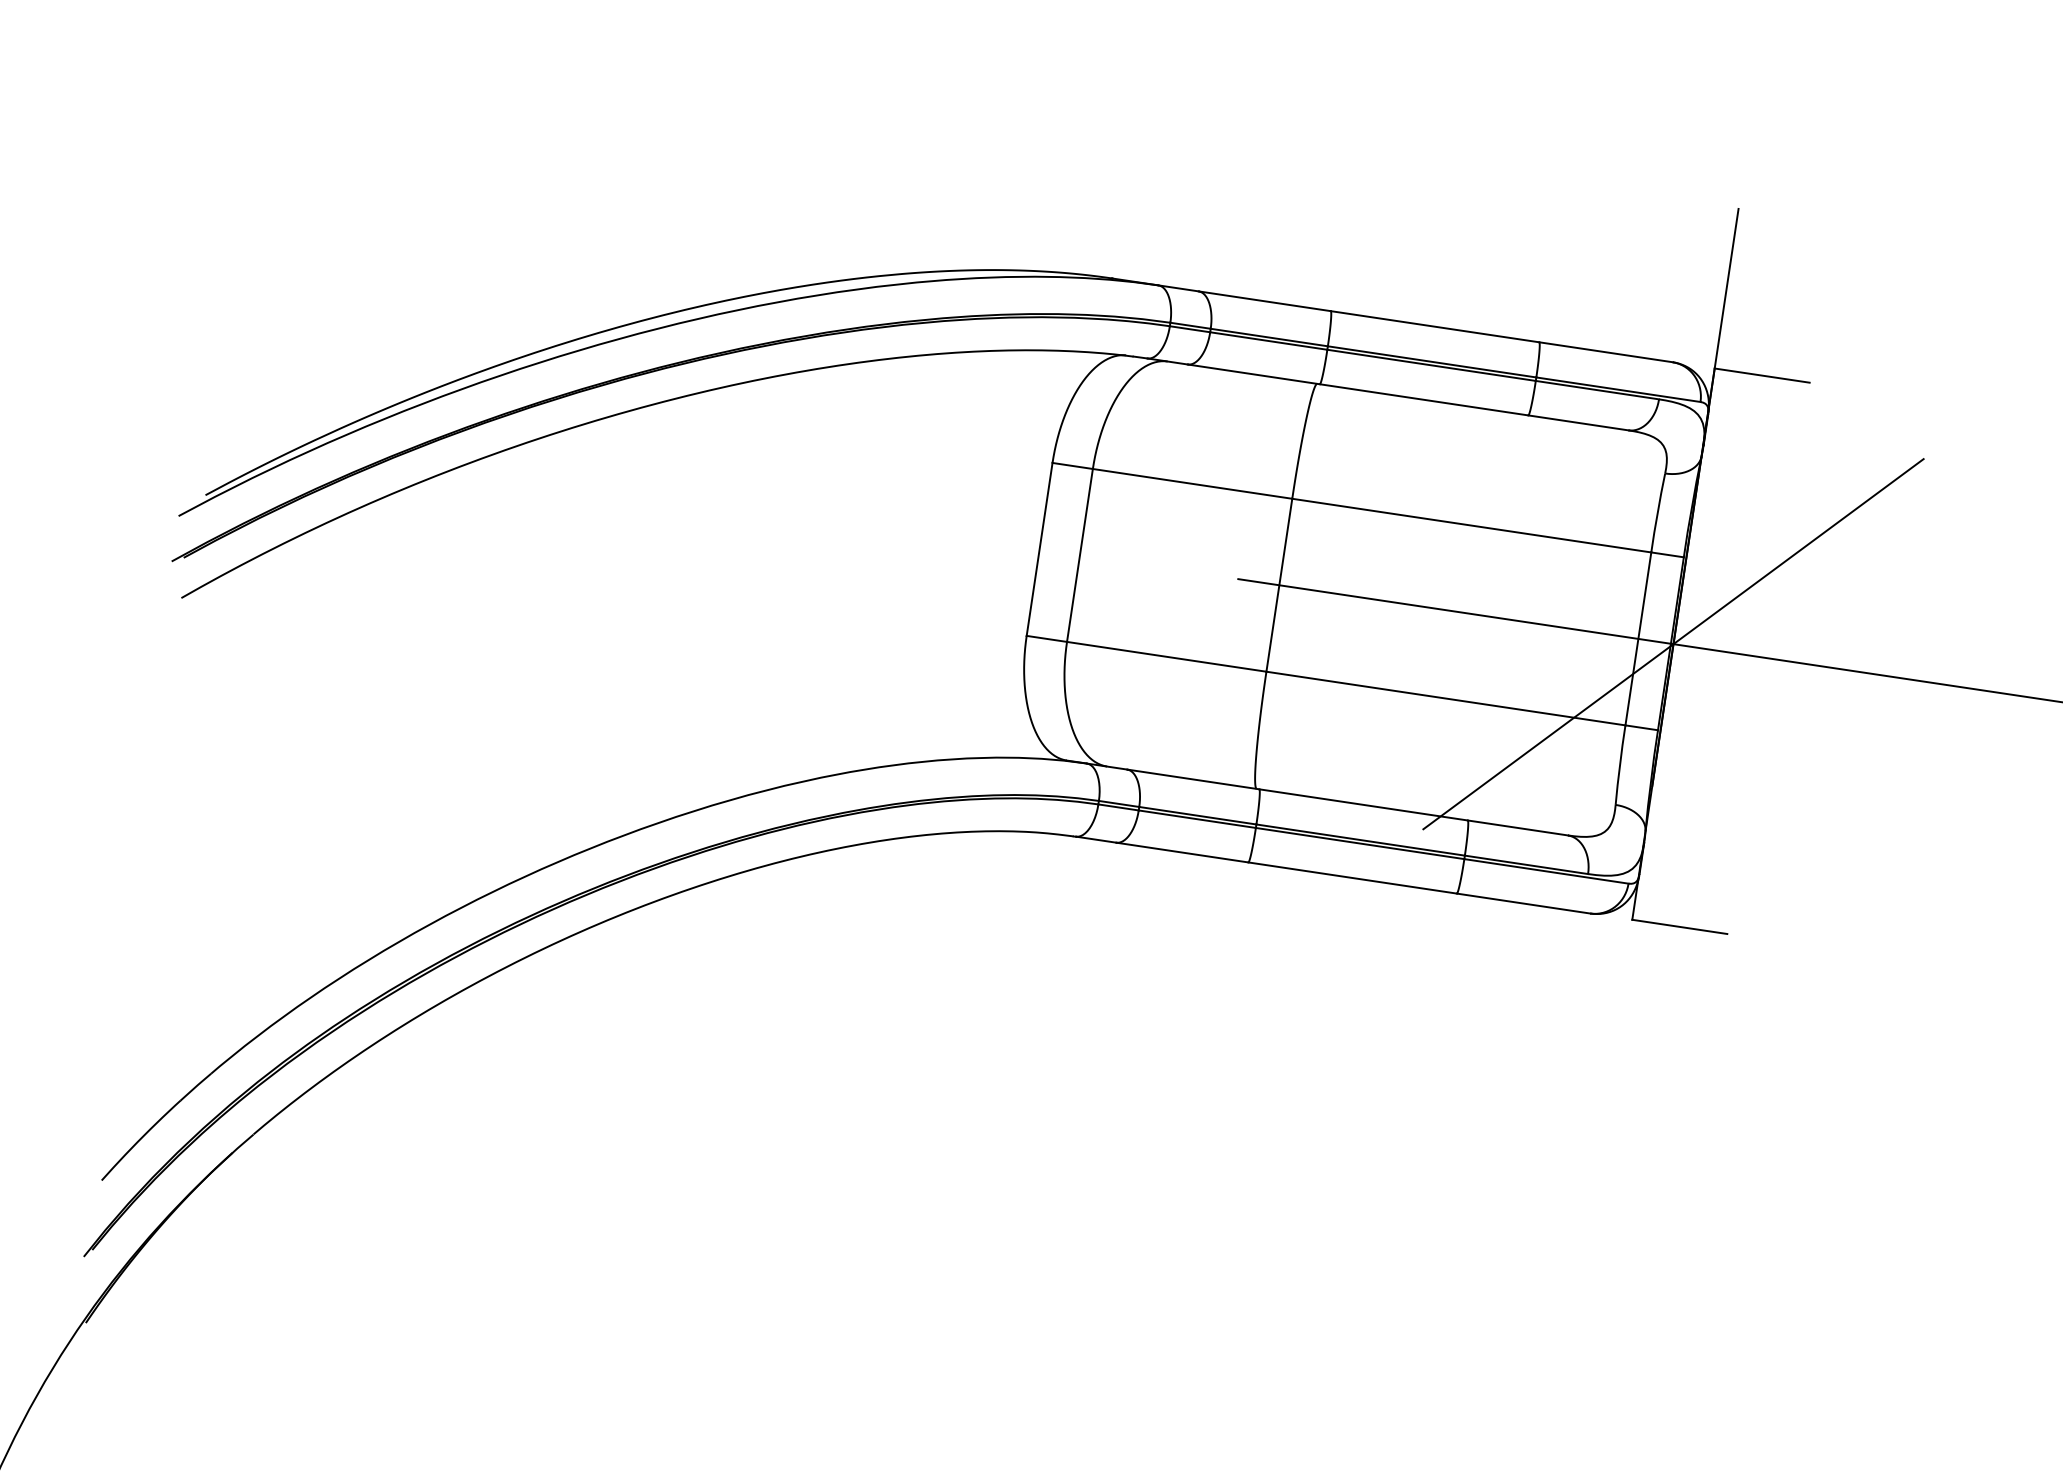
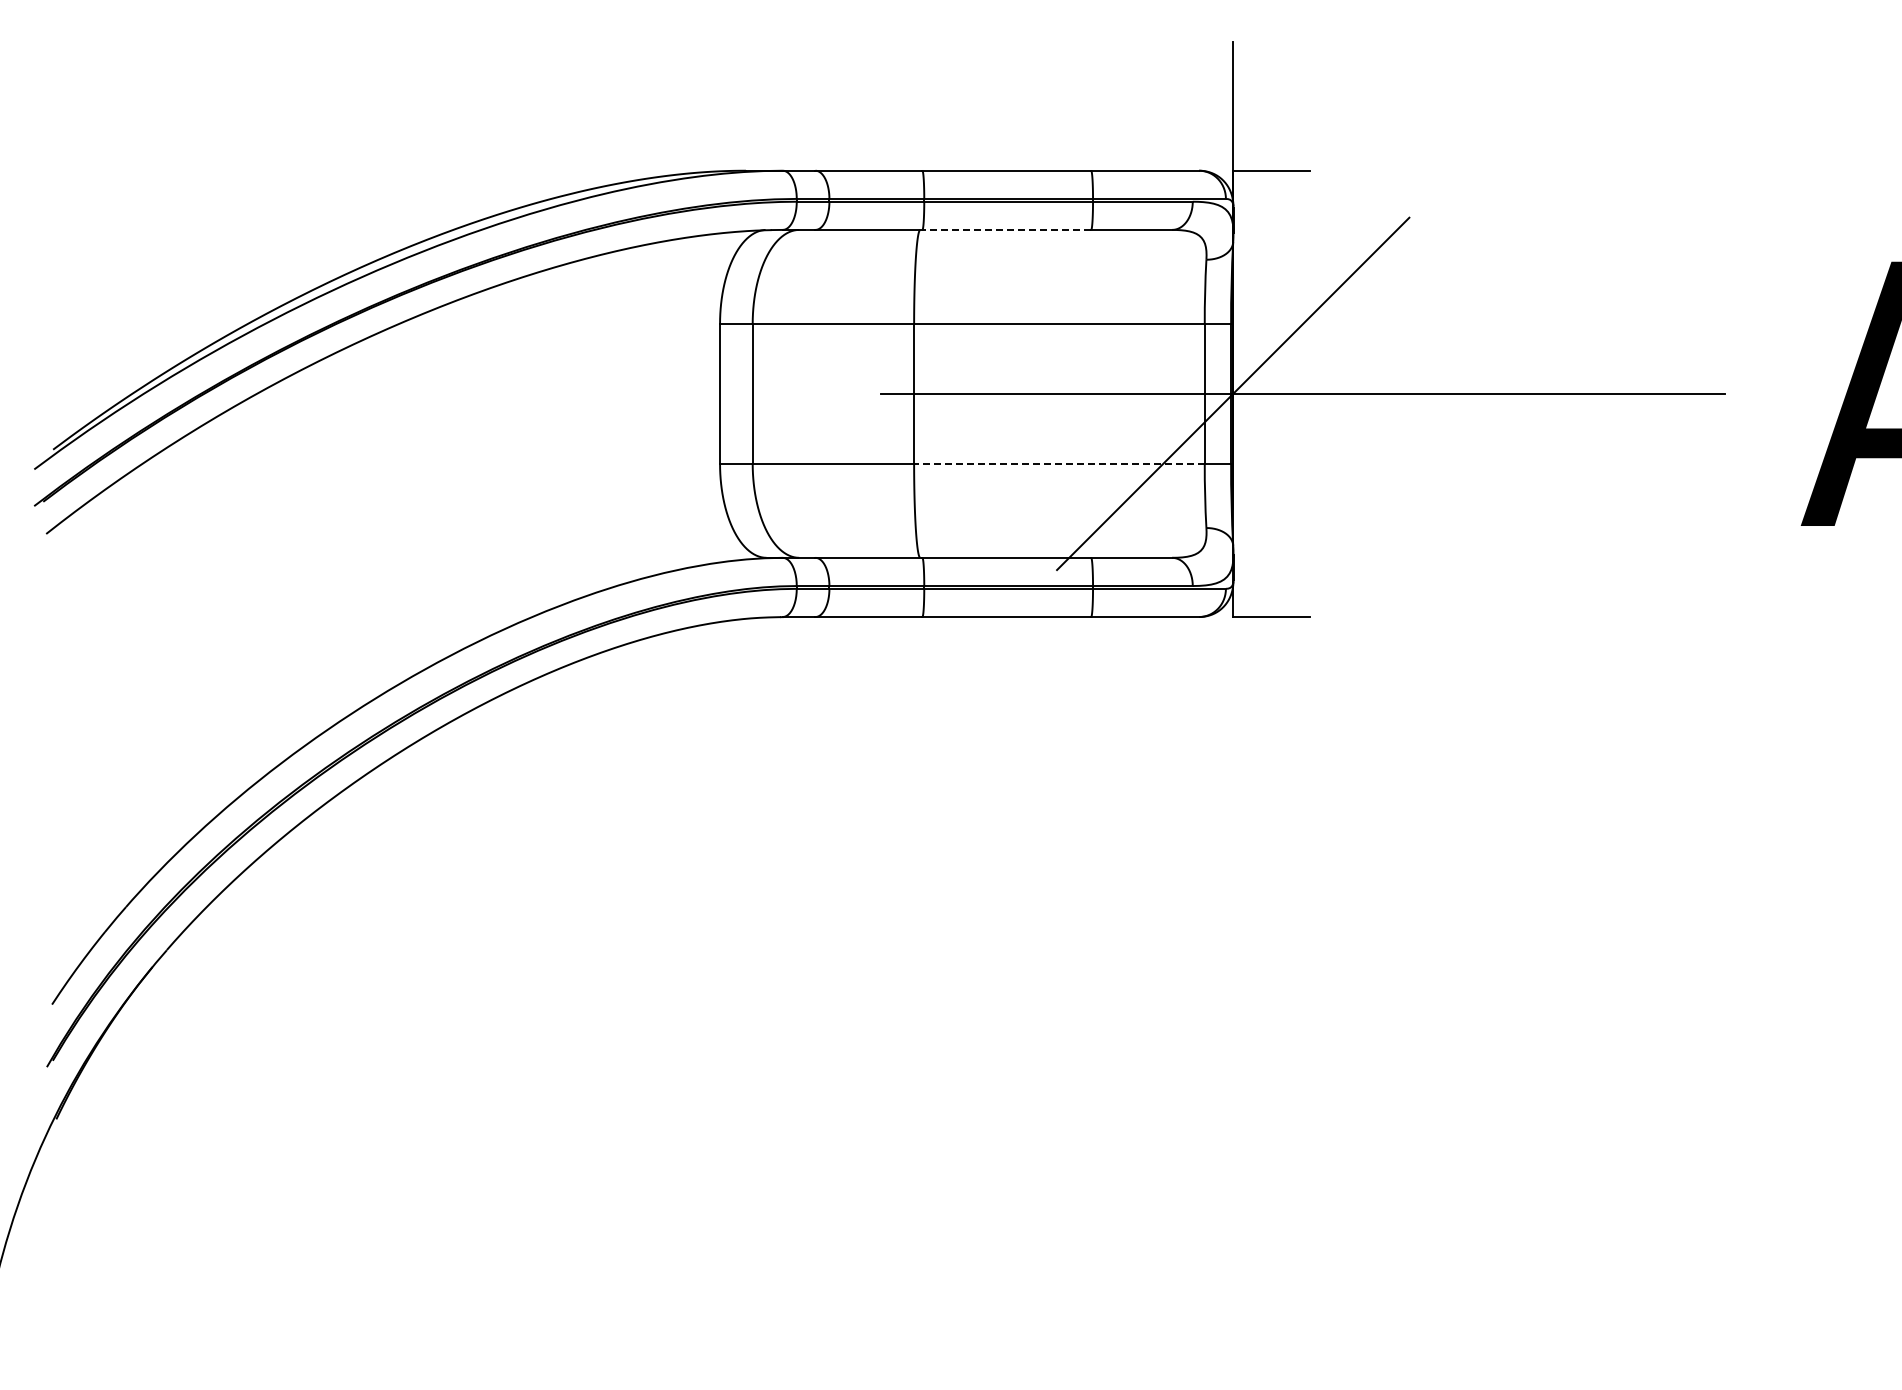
line: (1423, 399) -> (1006, 229), solid -> dashed
line: (1444, 697) -> (1058, 463), solid -> dashed

